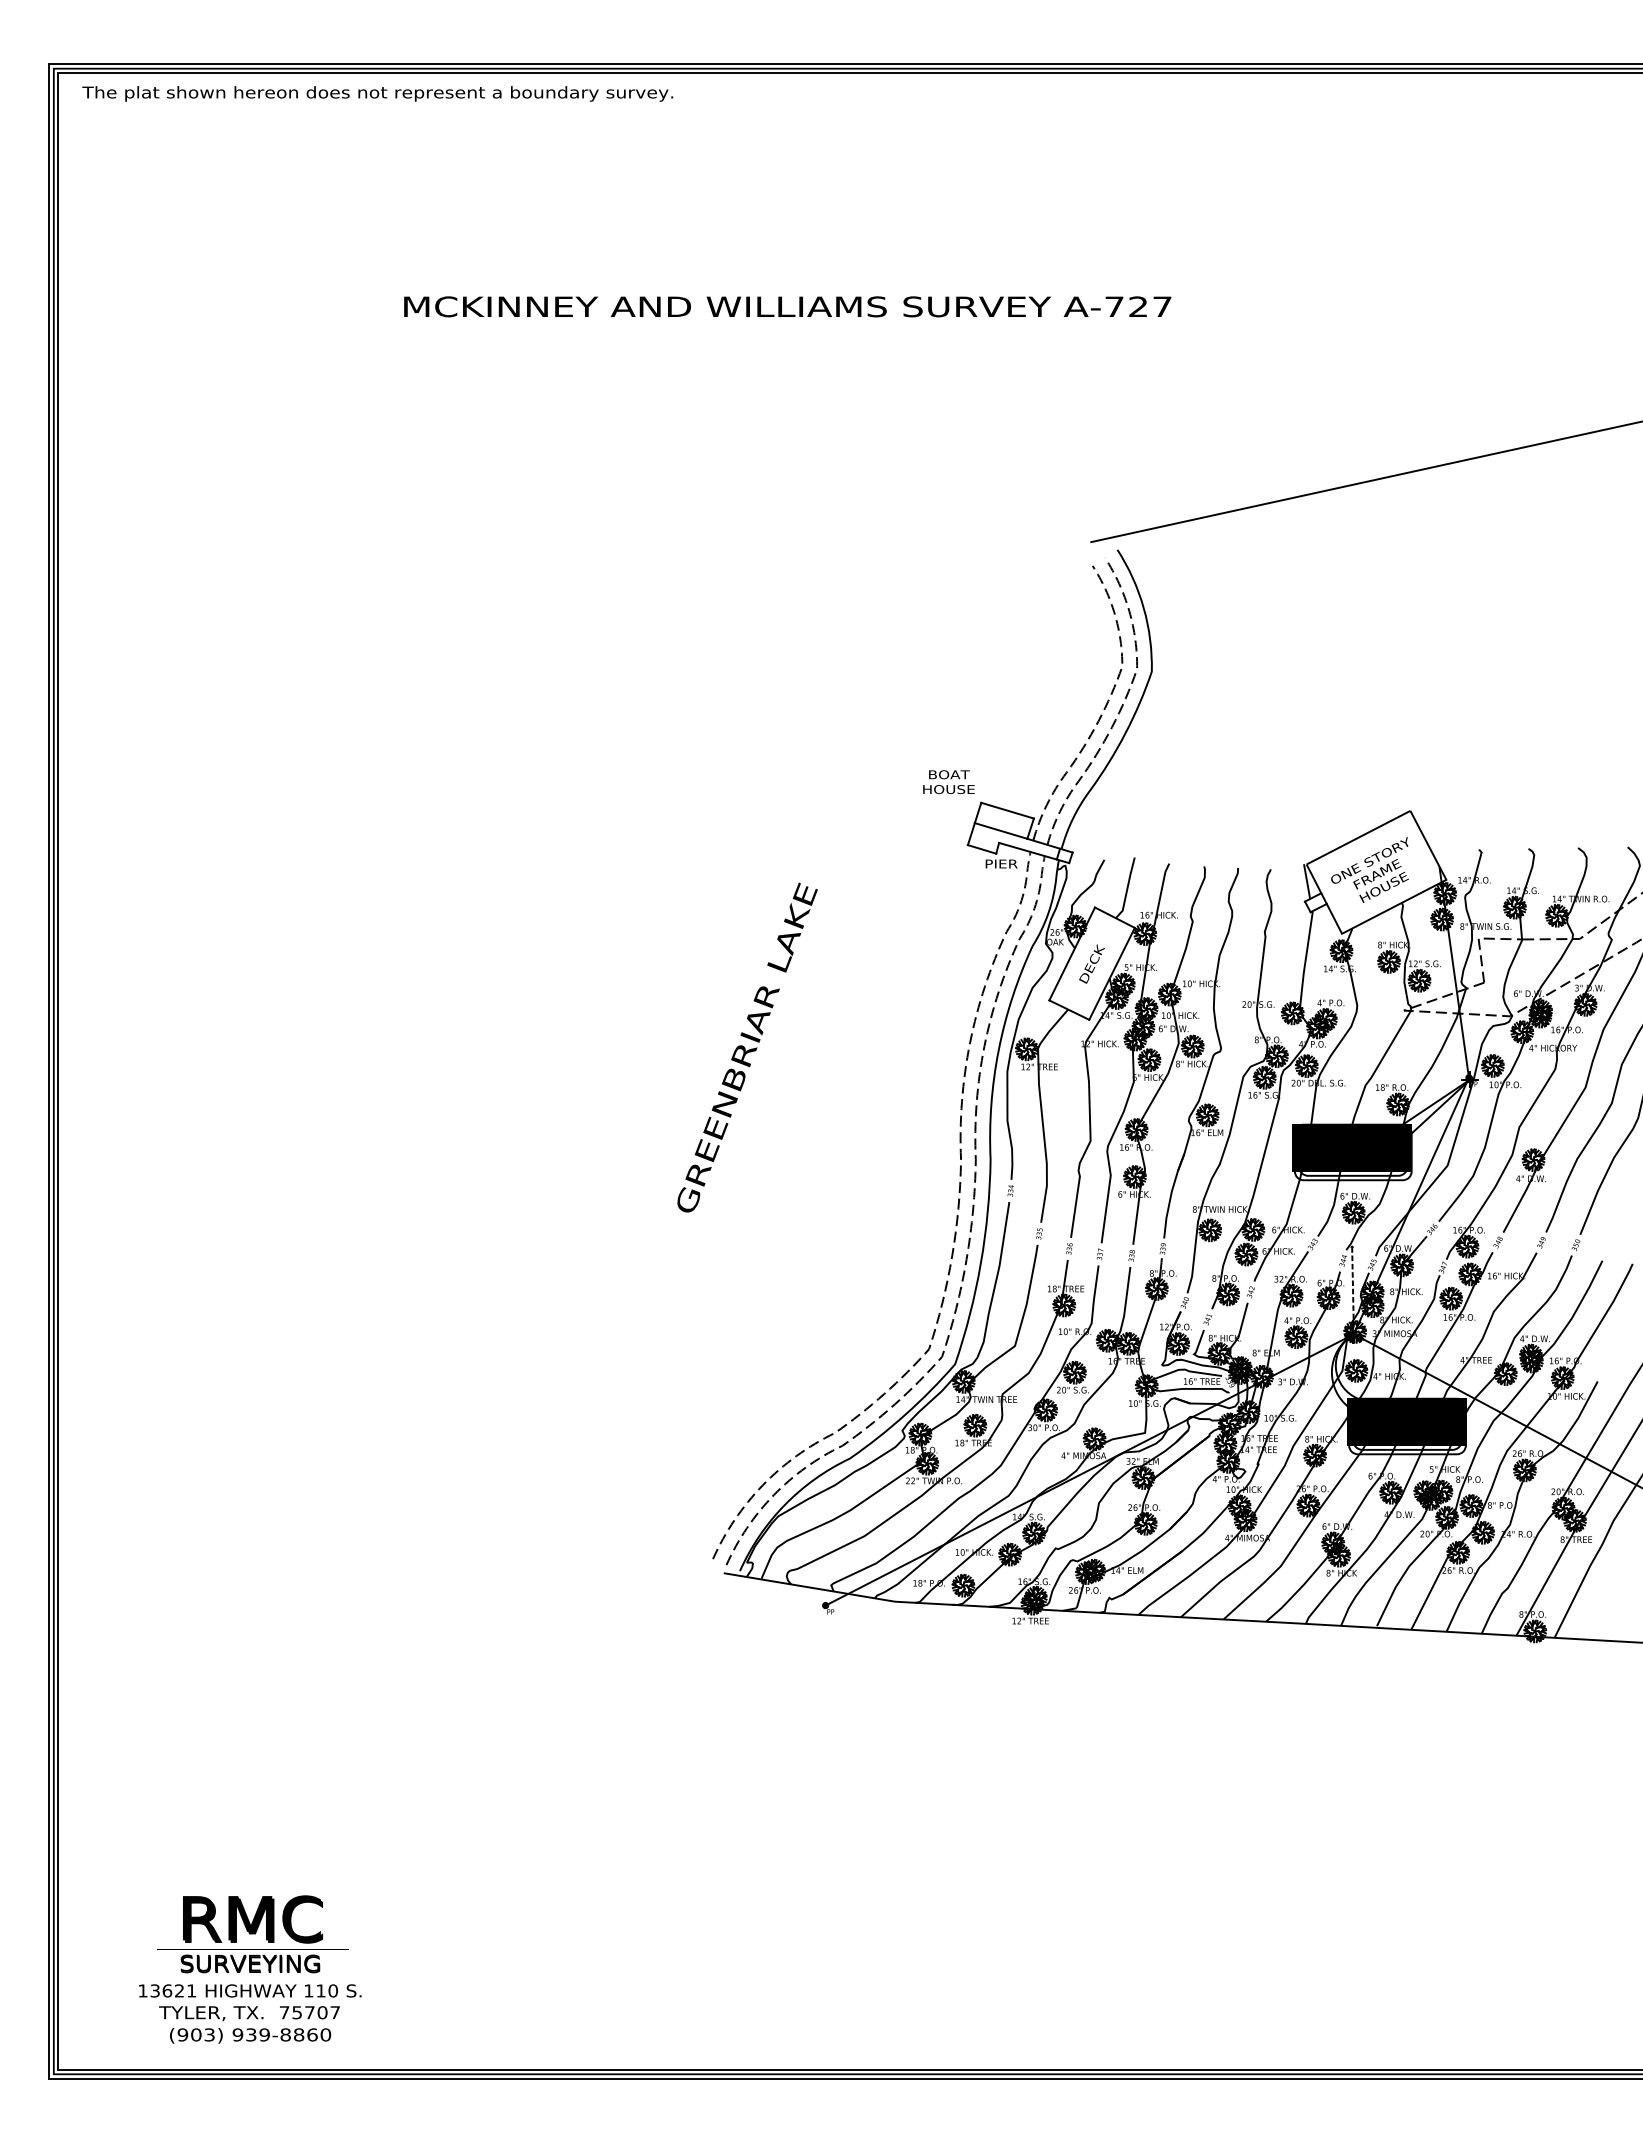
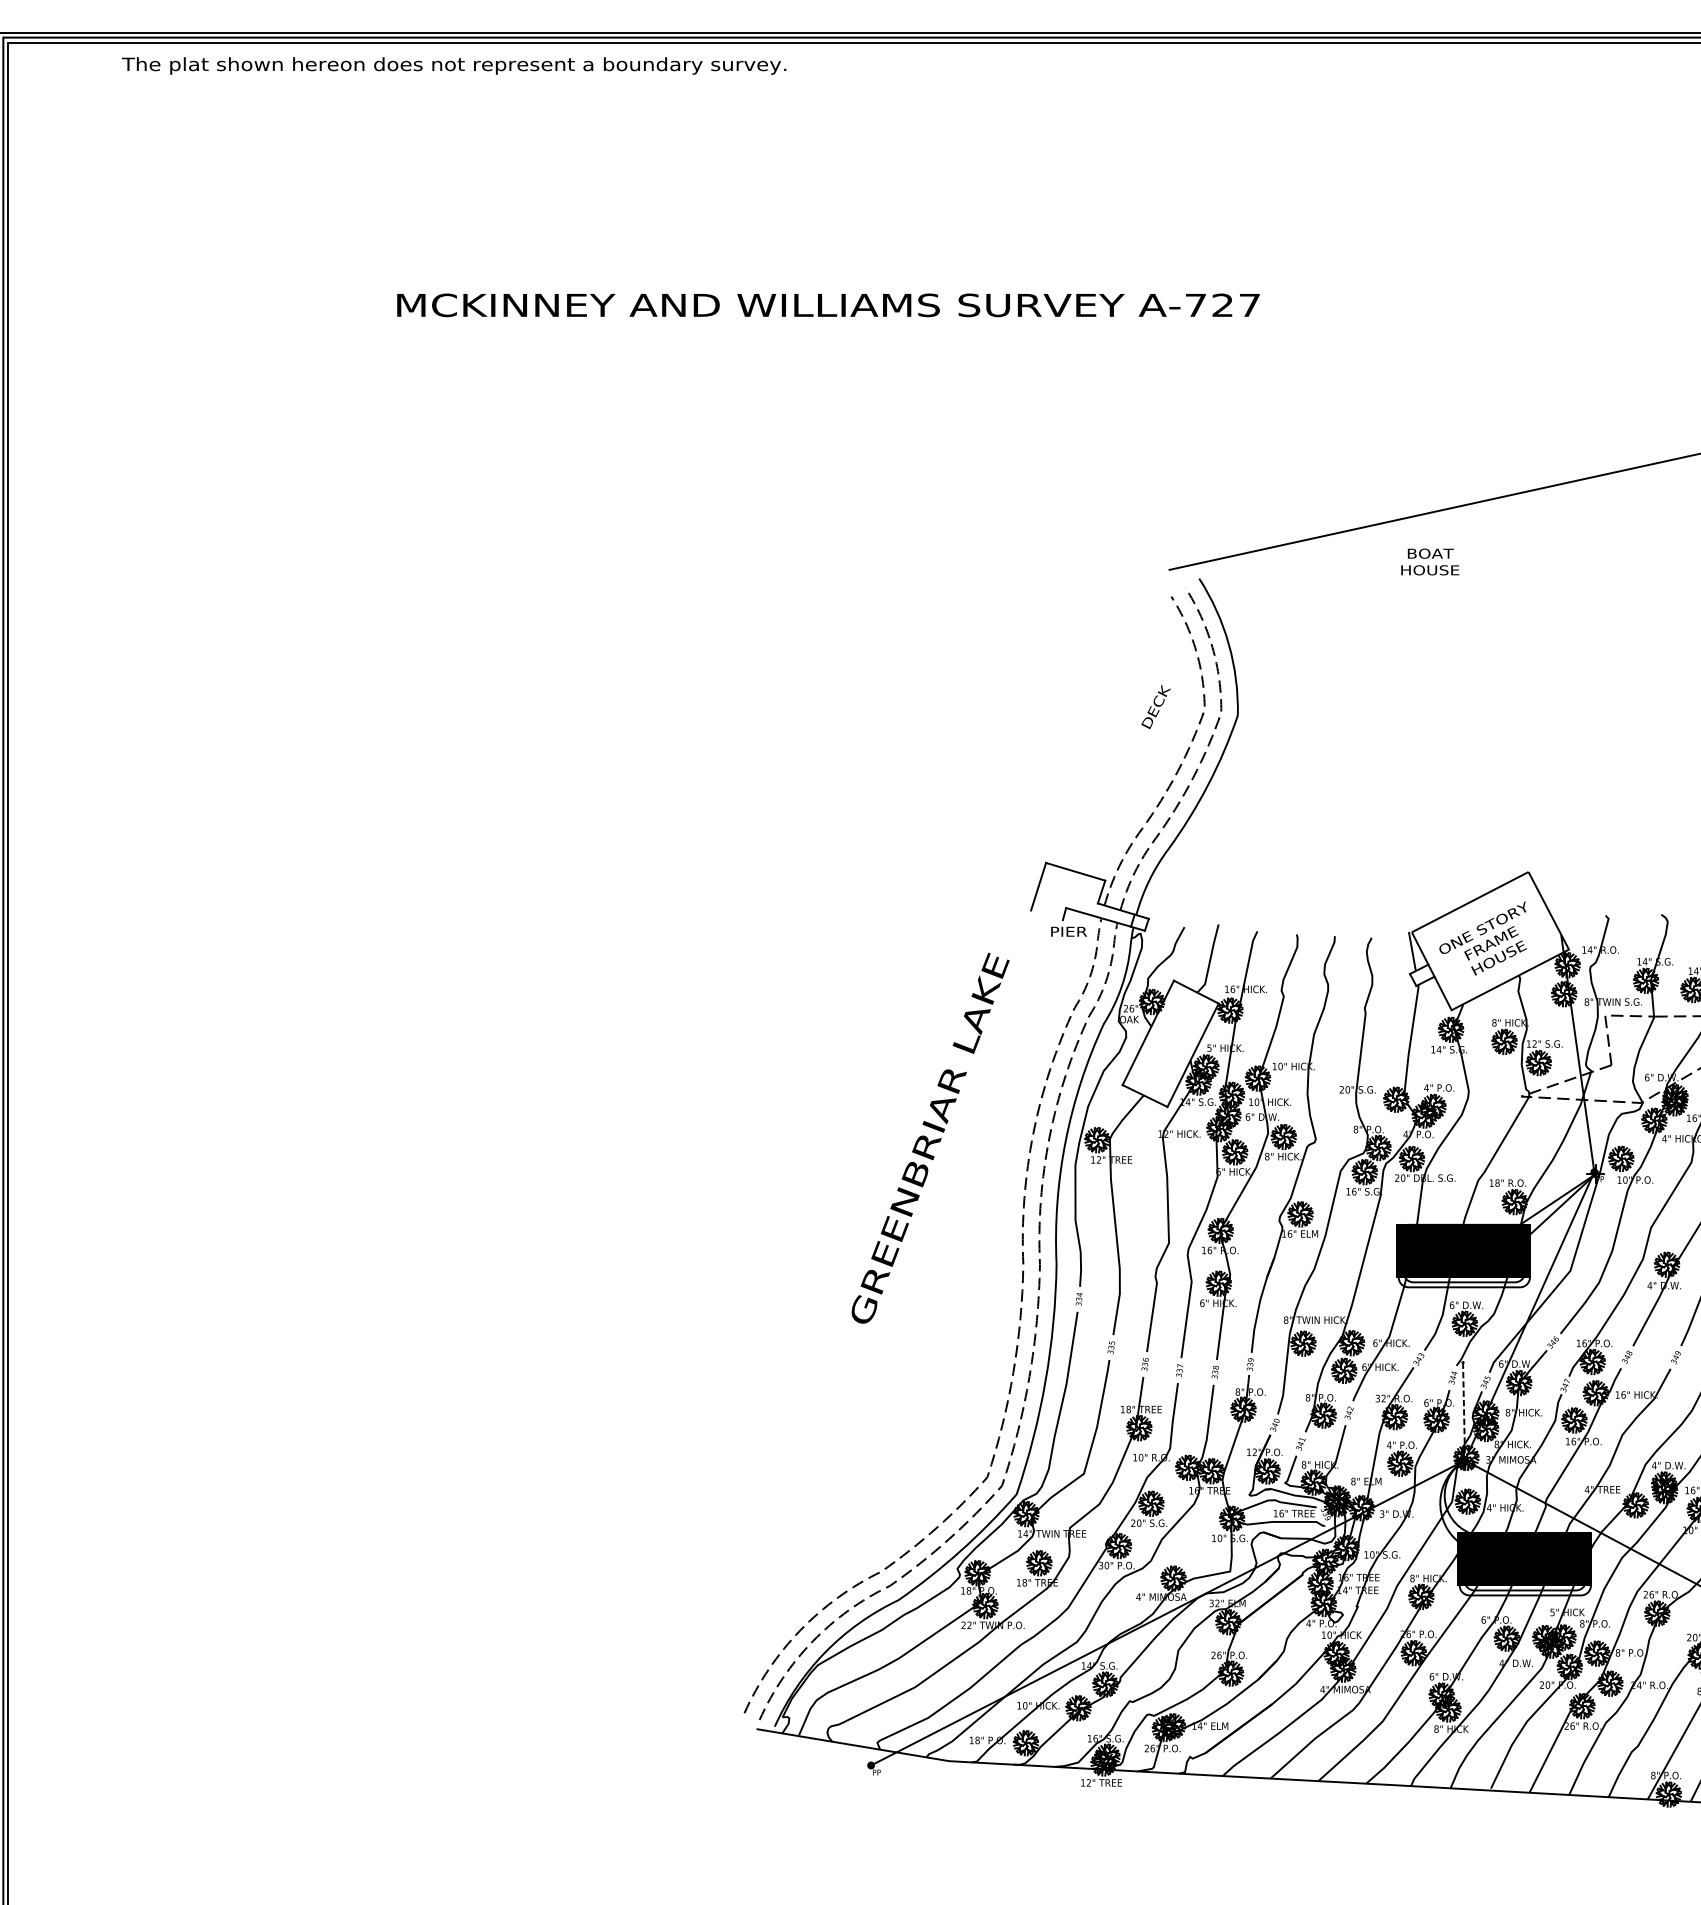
text: (377, 93) -> (453, 65), moved
text: (948, 781) -> (1429, 561), moved
line: (1000, 830) -> (1067, 894), removed
line: (981, 849) -> (1046, 915), removed
text: (1092, 963) -> (1156, 706), moved
text: (747, 1047) -> (930, 1138), moved

